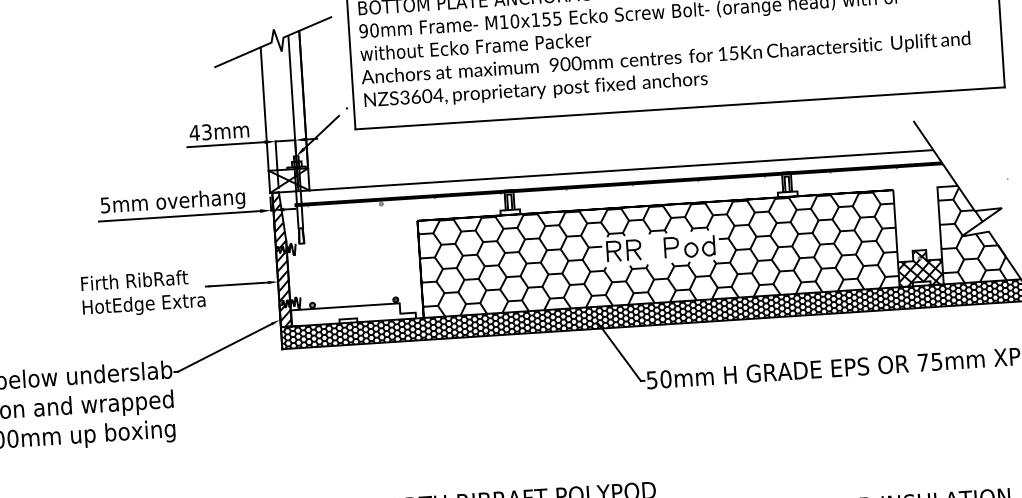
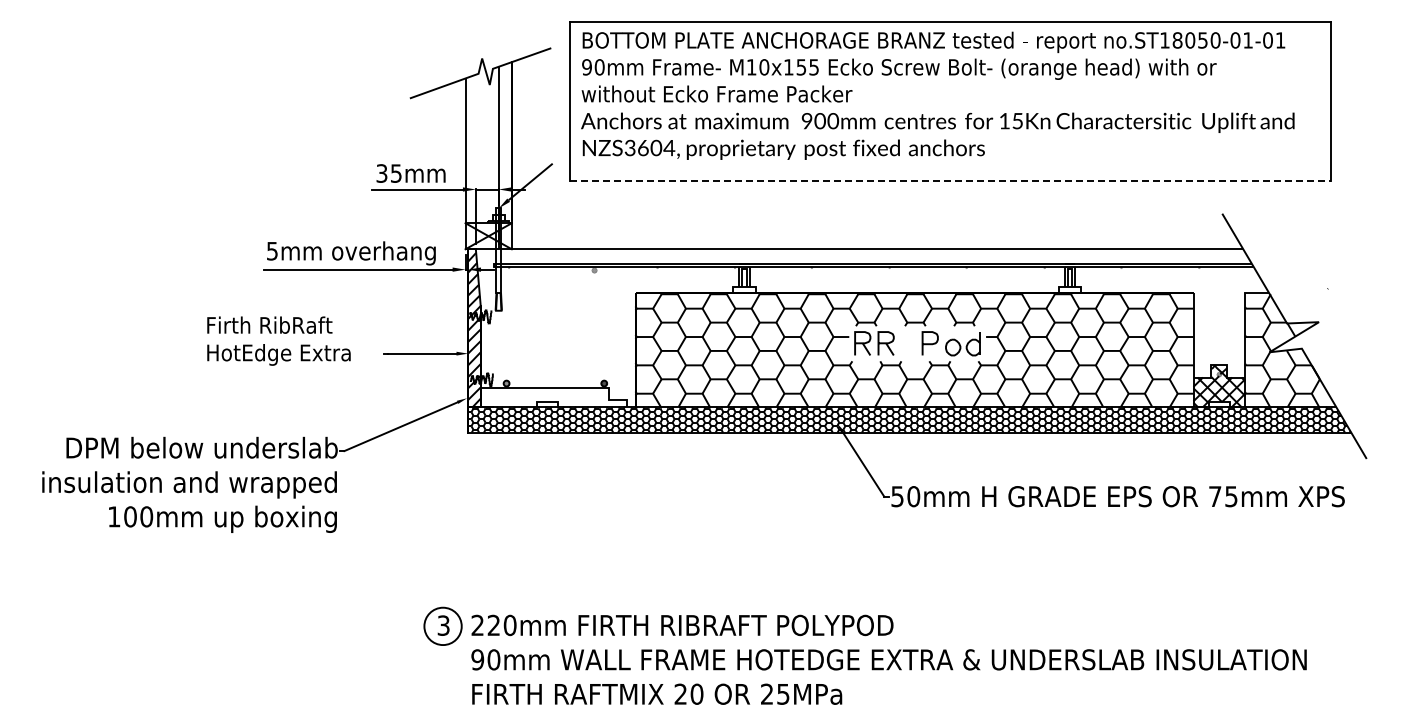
line: (679, 108) -> (950, 181), solid -> dashed
text: (200, 132) -> (388, 173), 43mm -> 35mm
text: (142, 293) -> (278, 340), moved

